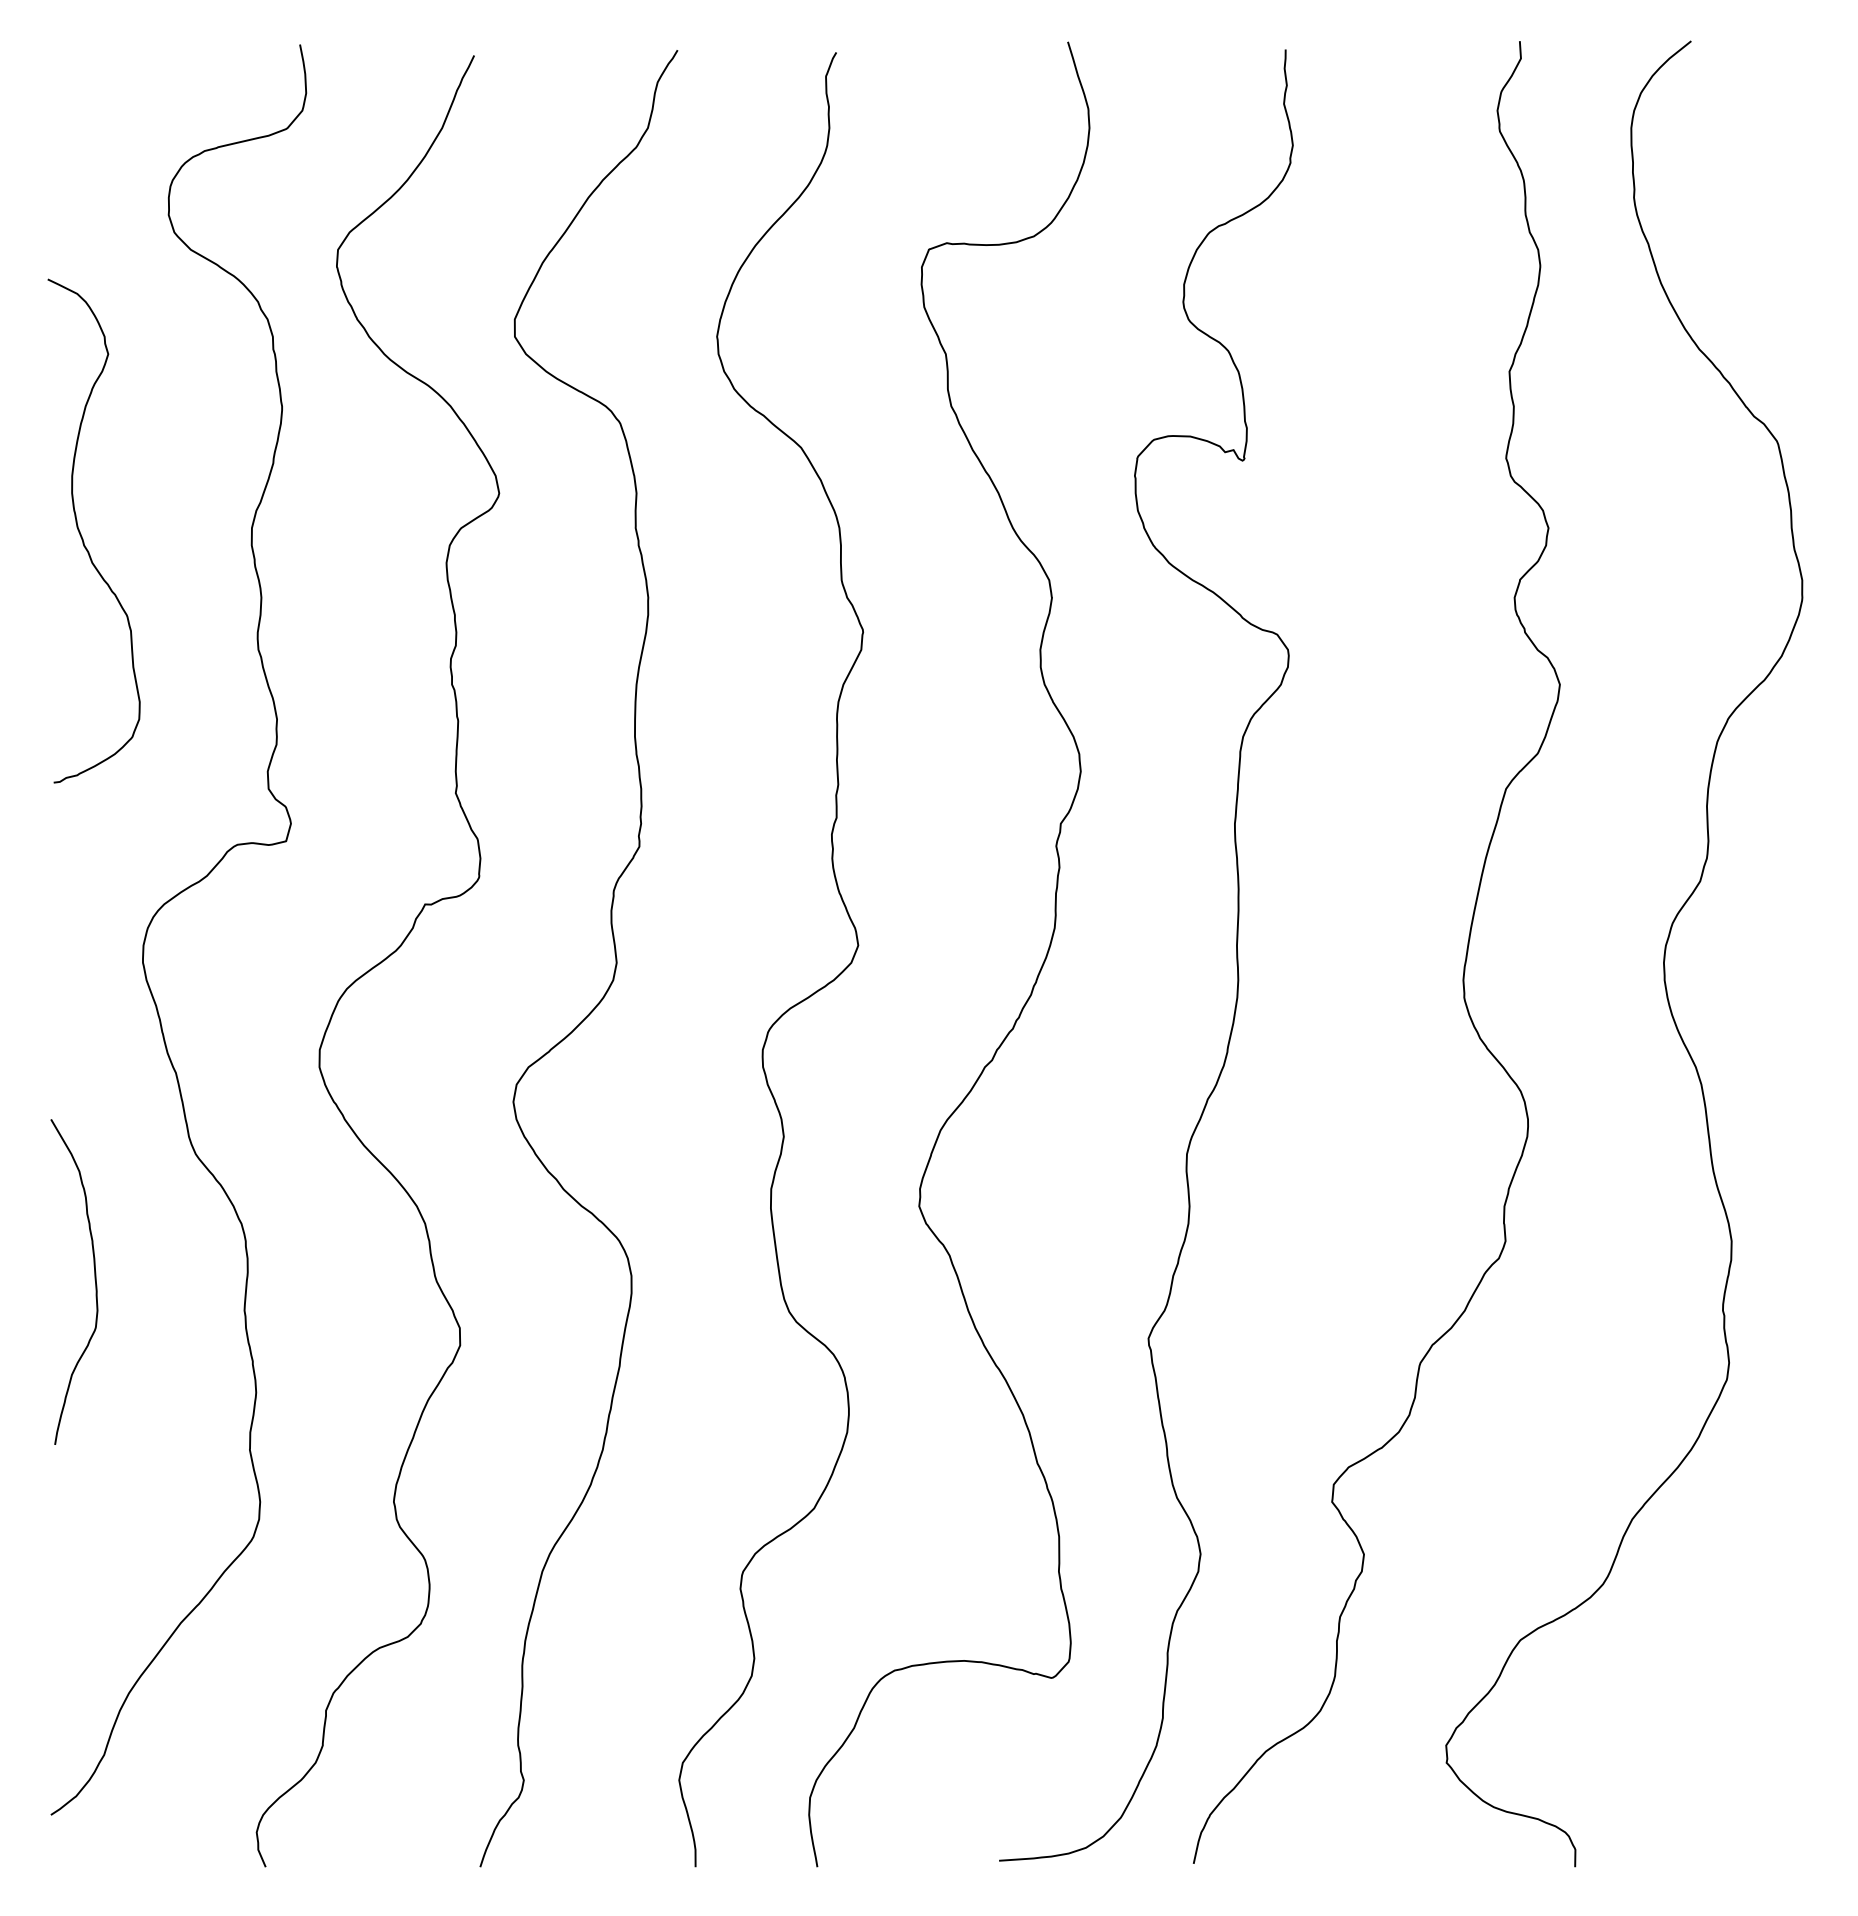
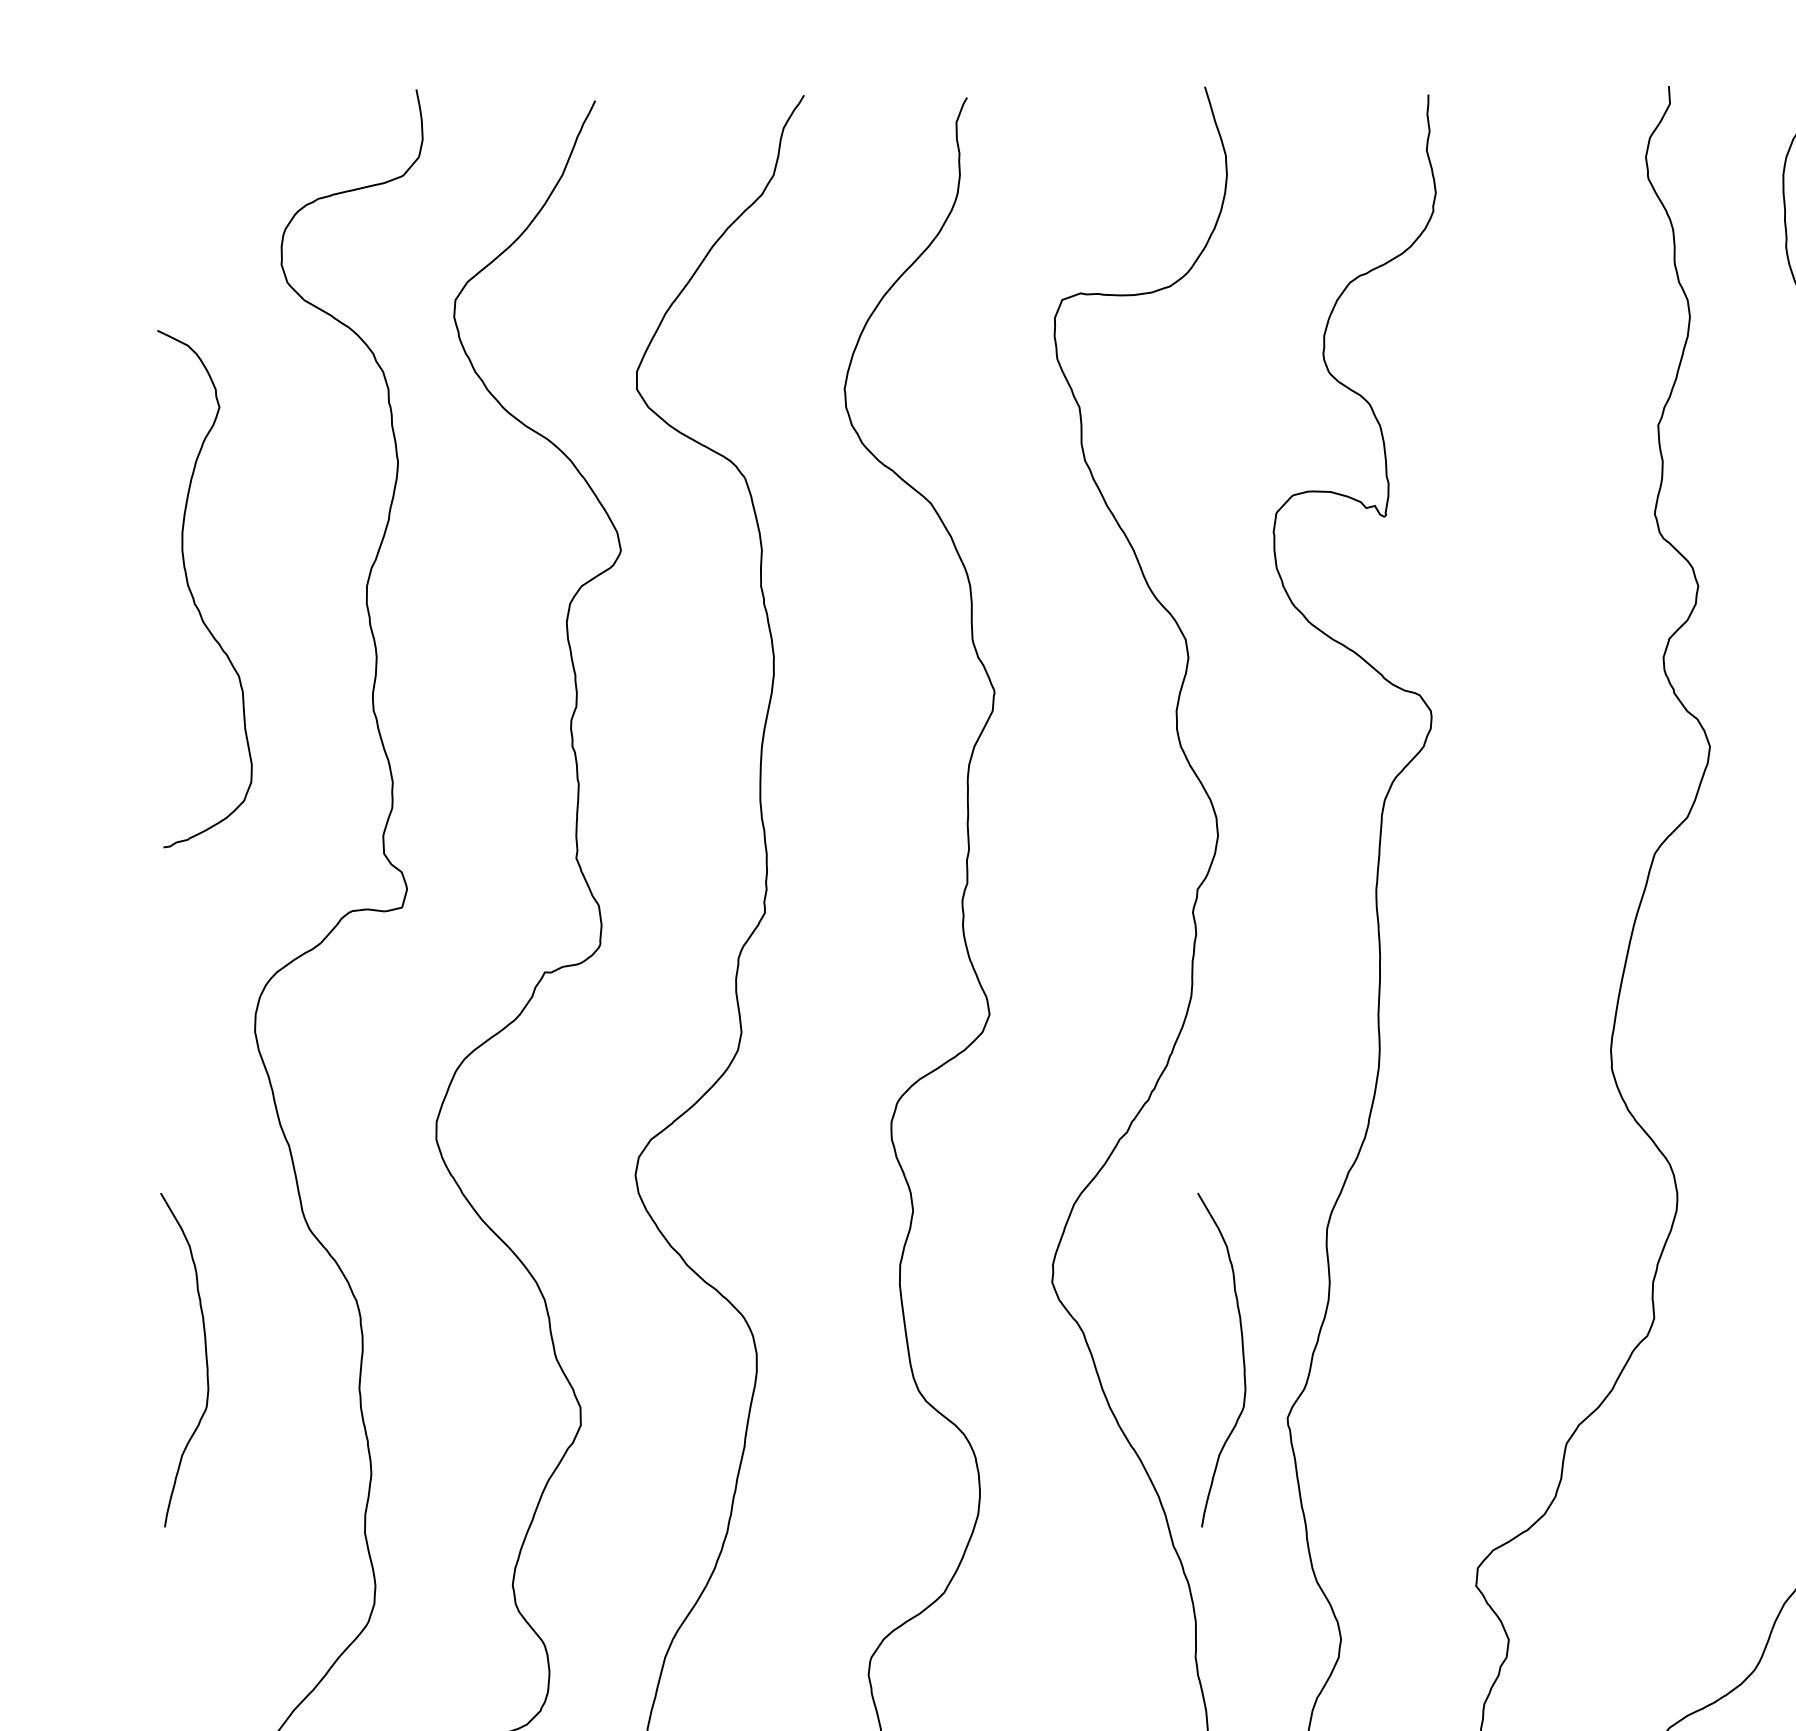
curve: (1104, 1280) -> (1242, 1358), added

